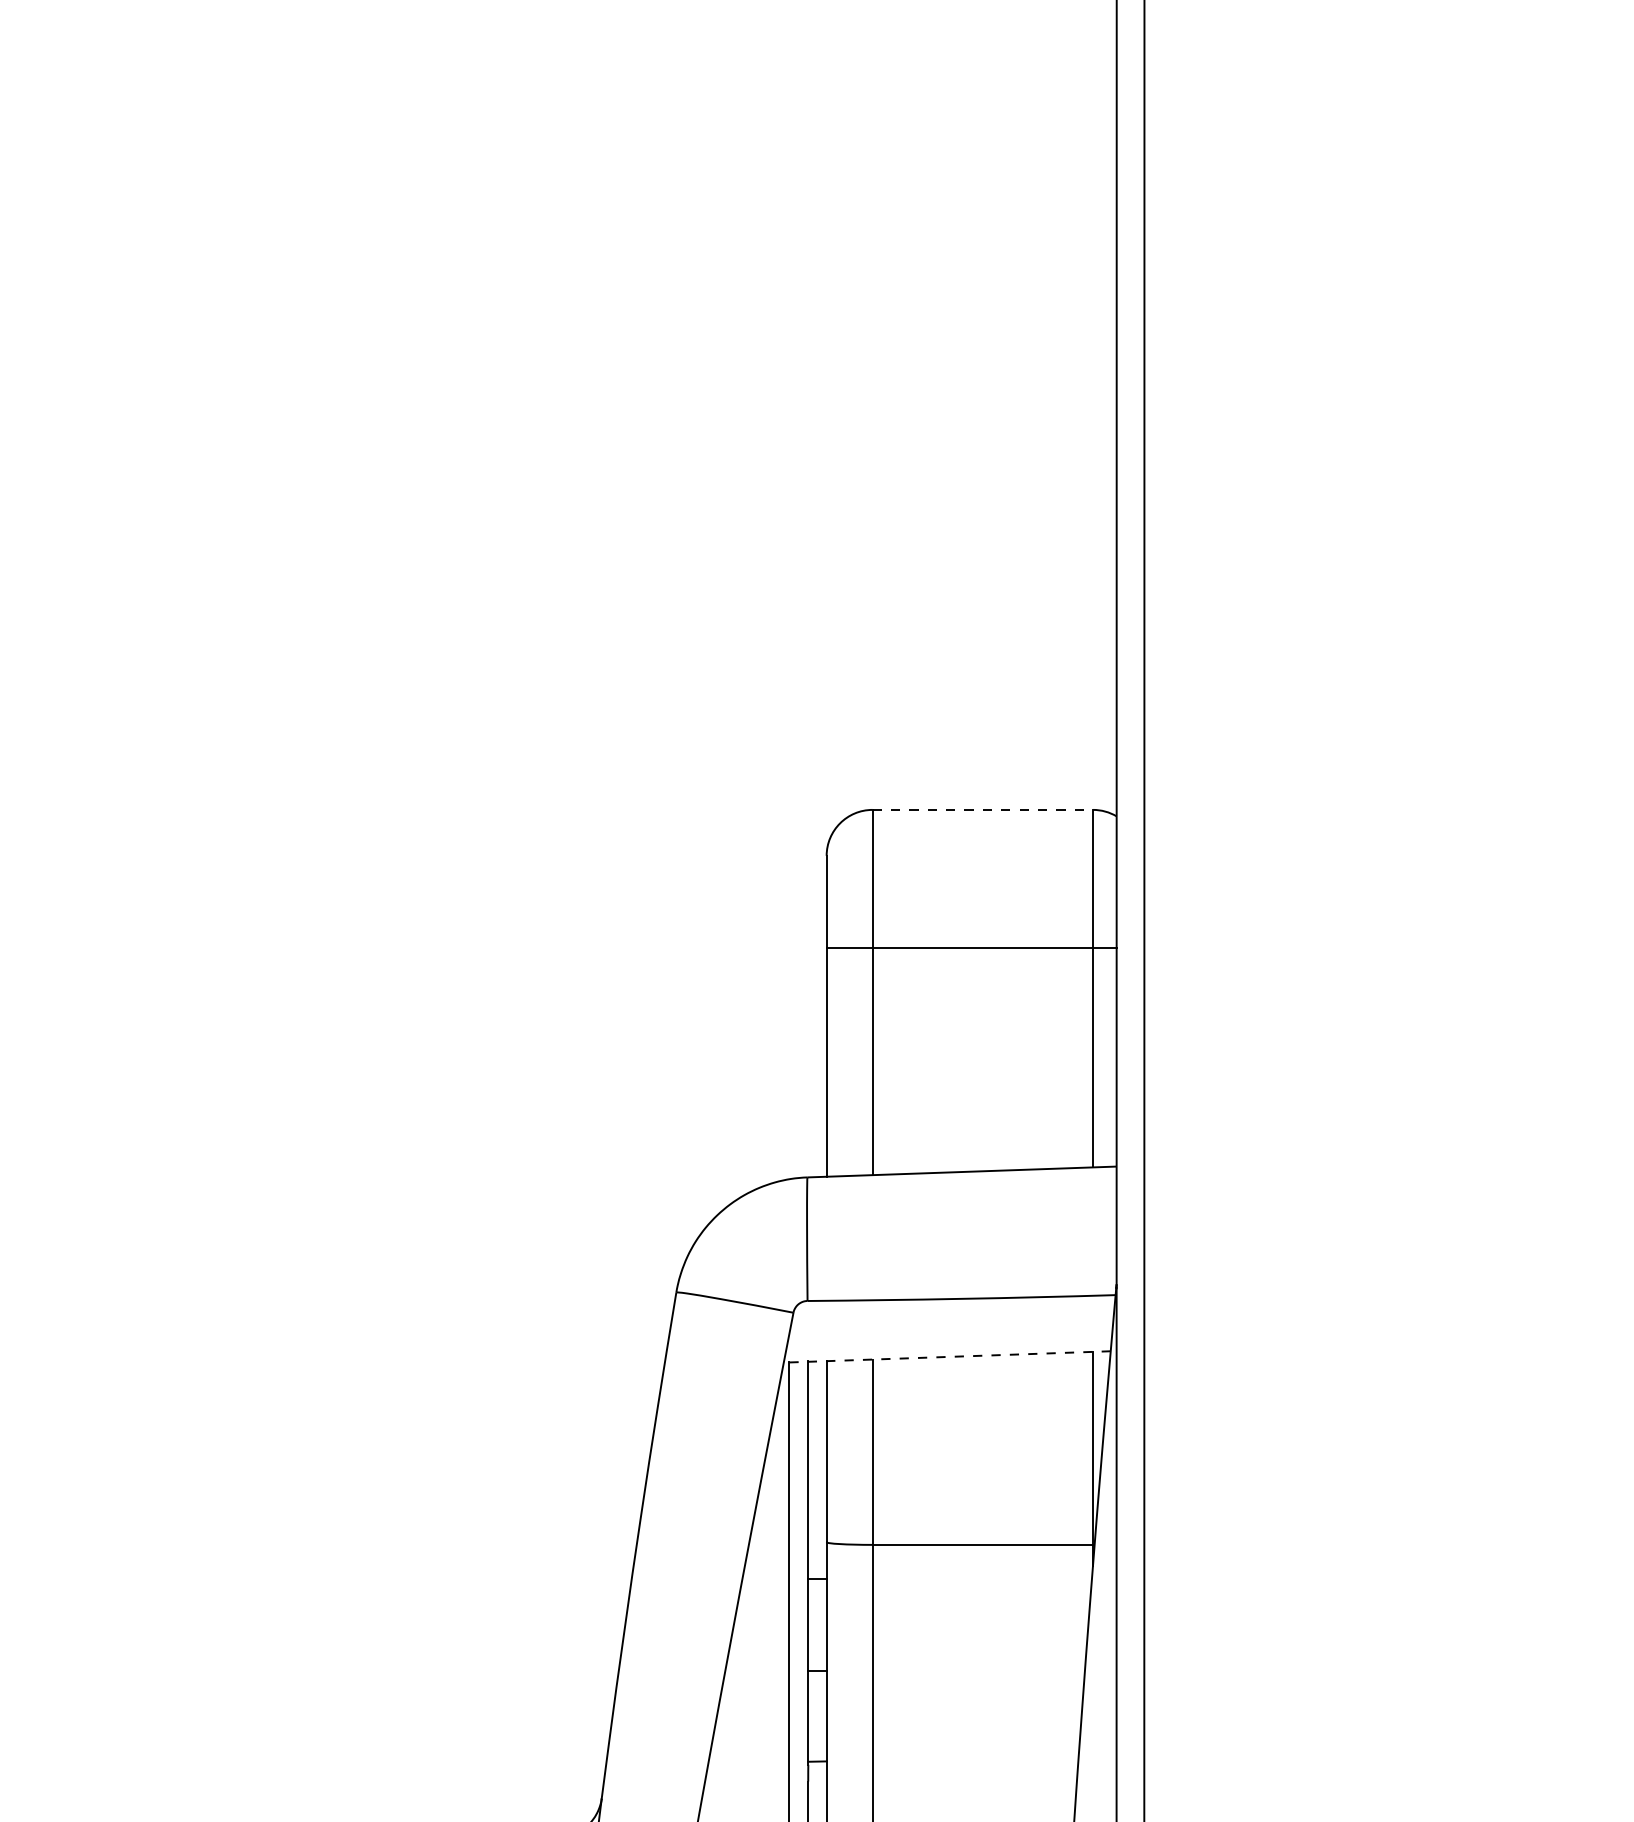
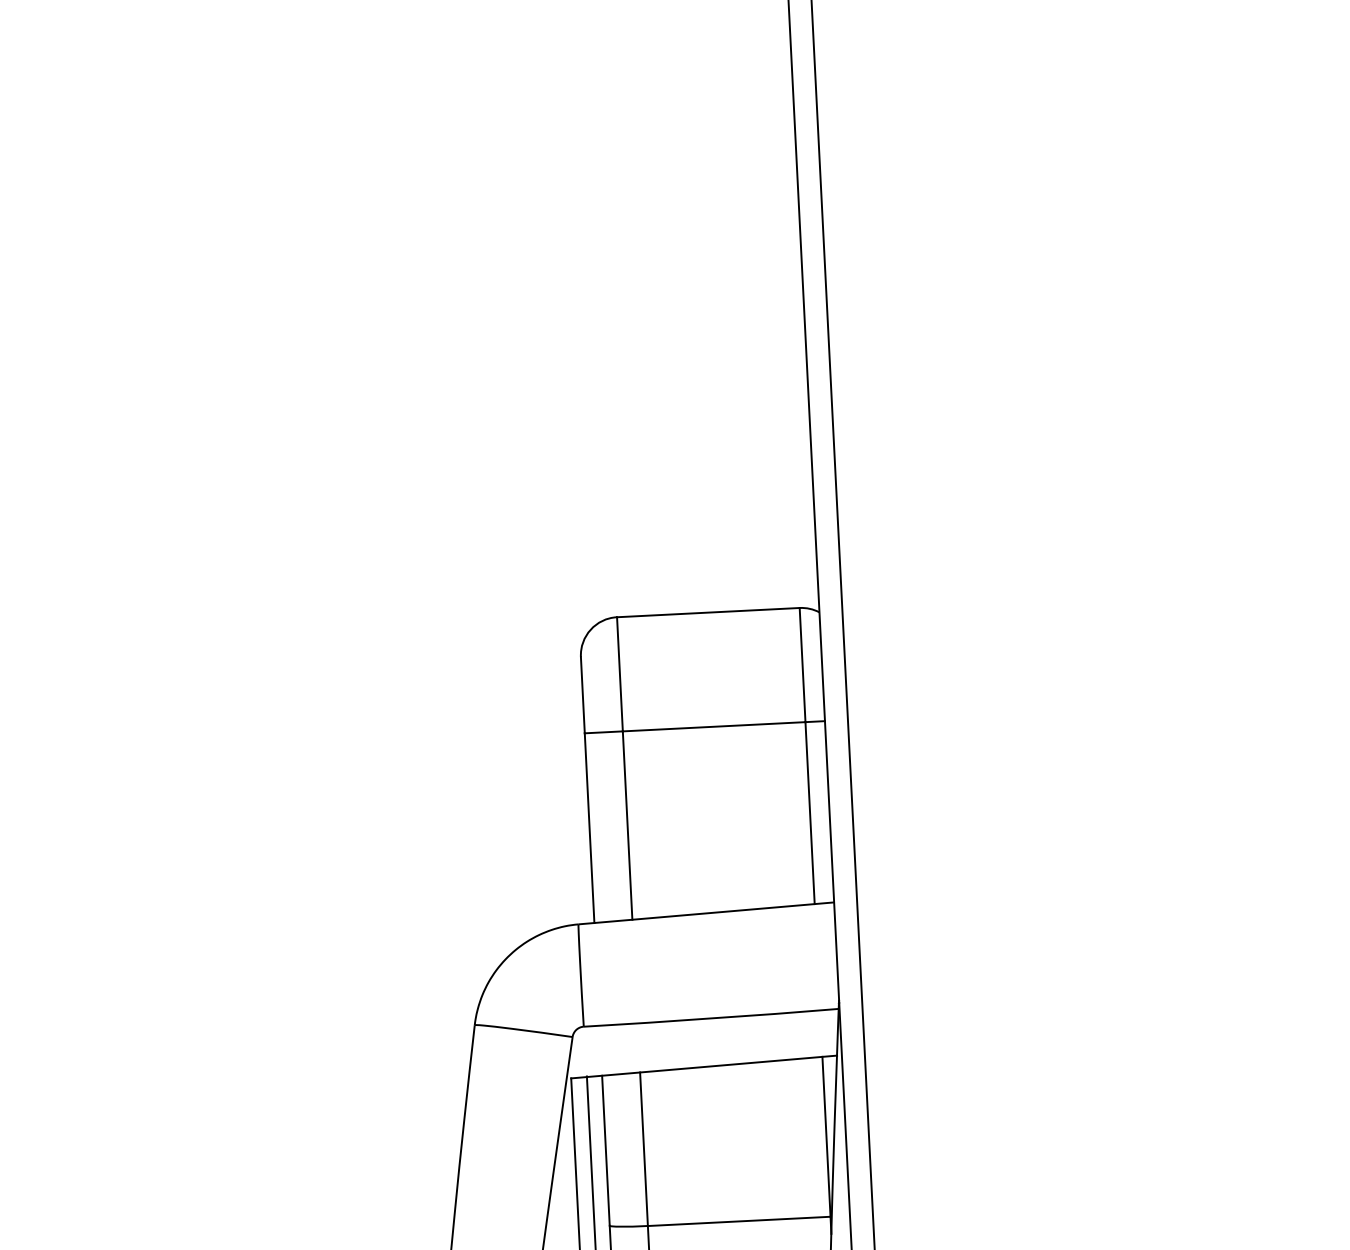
line: (983, 809) -> (708, 612), dashed -> solid
line: (950, 1356) -> (704, 1066), dashed -> solid

